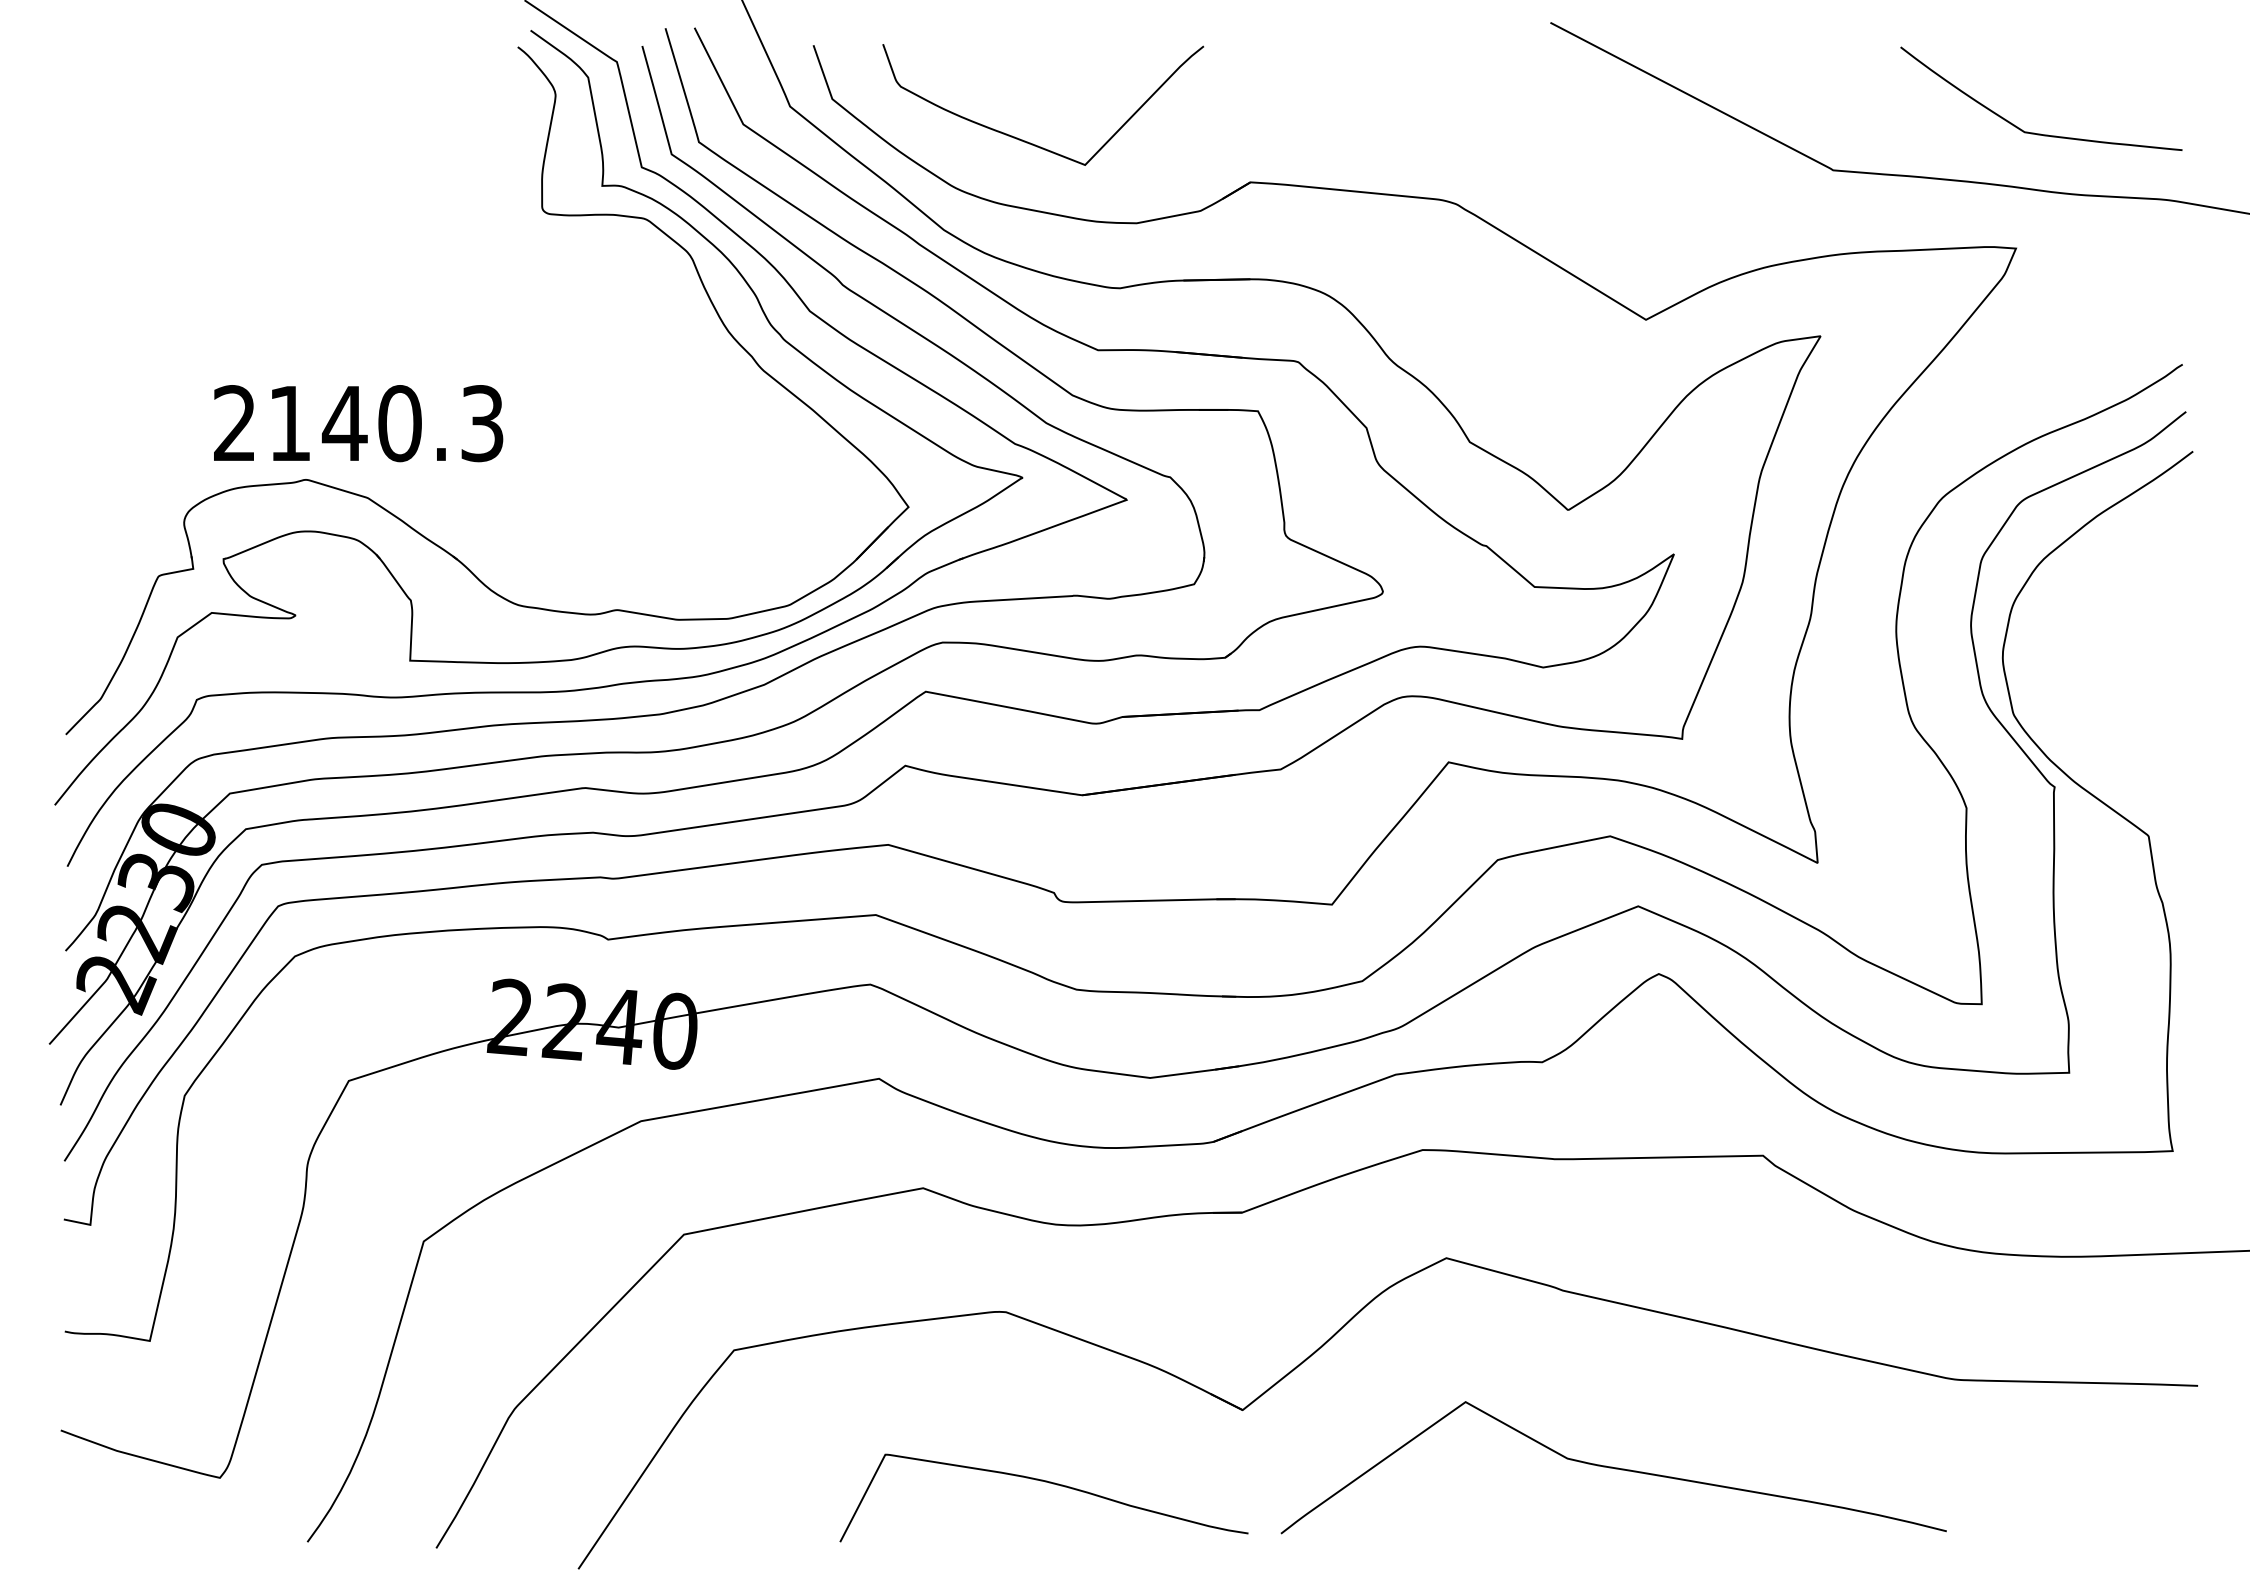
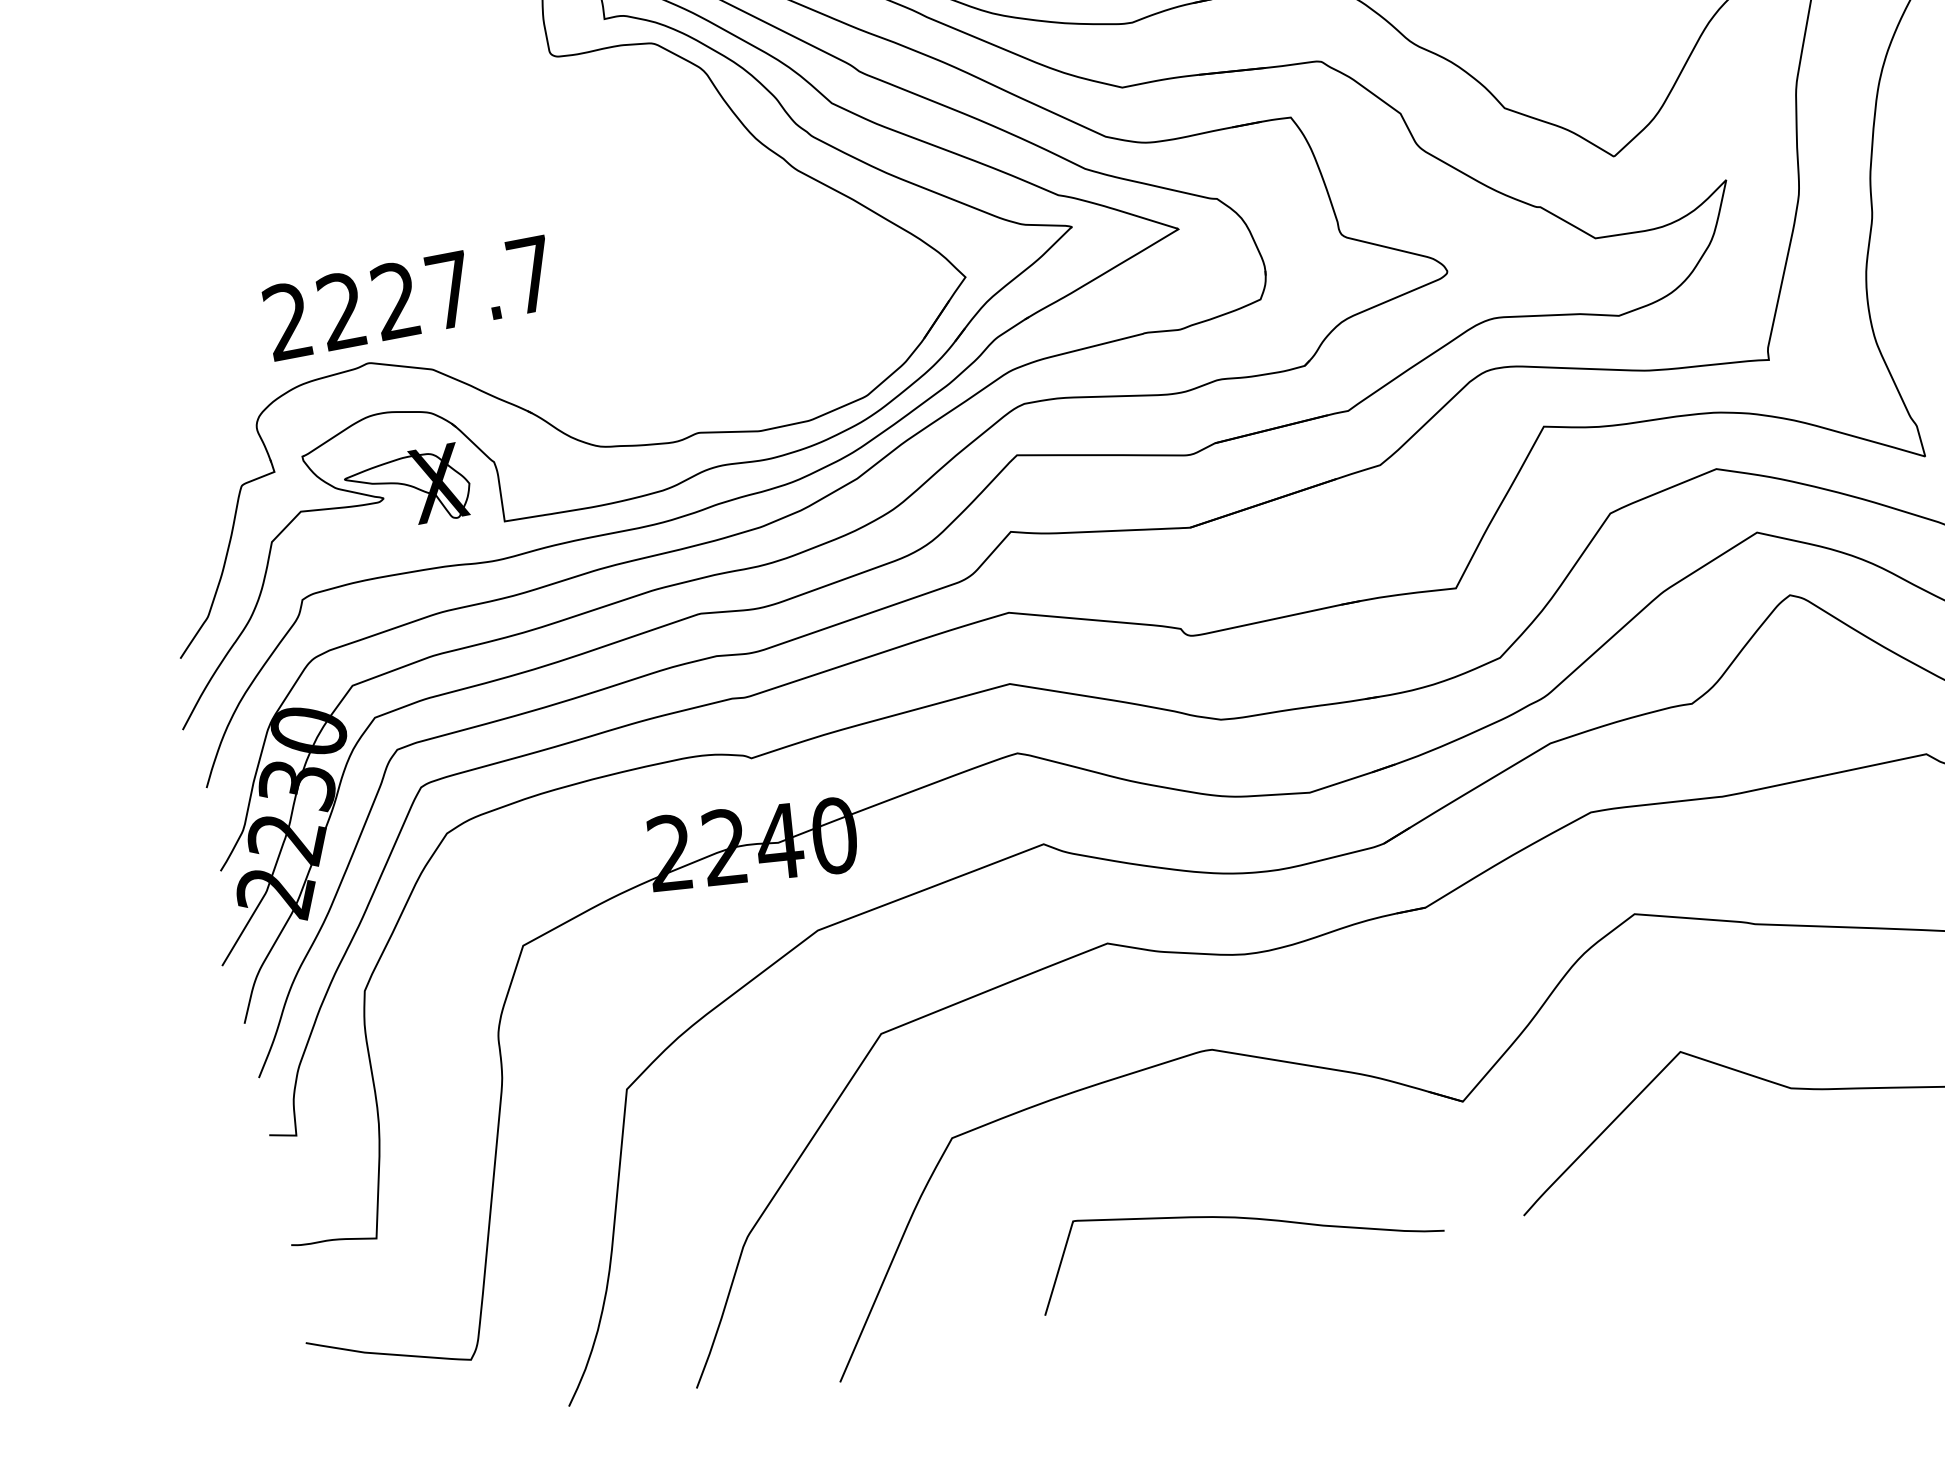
text: (386, 423) -> (437, 292), 2140.3 -> 2227.7
part: (321, 611) -> (408, 489), added
curve: (1045, 1482) -> (1235, 1218), moved

